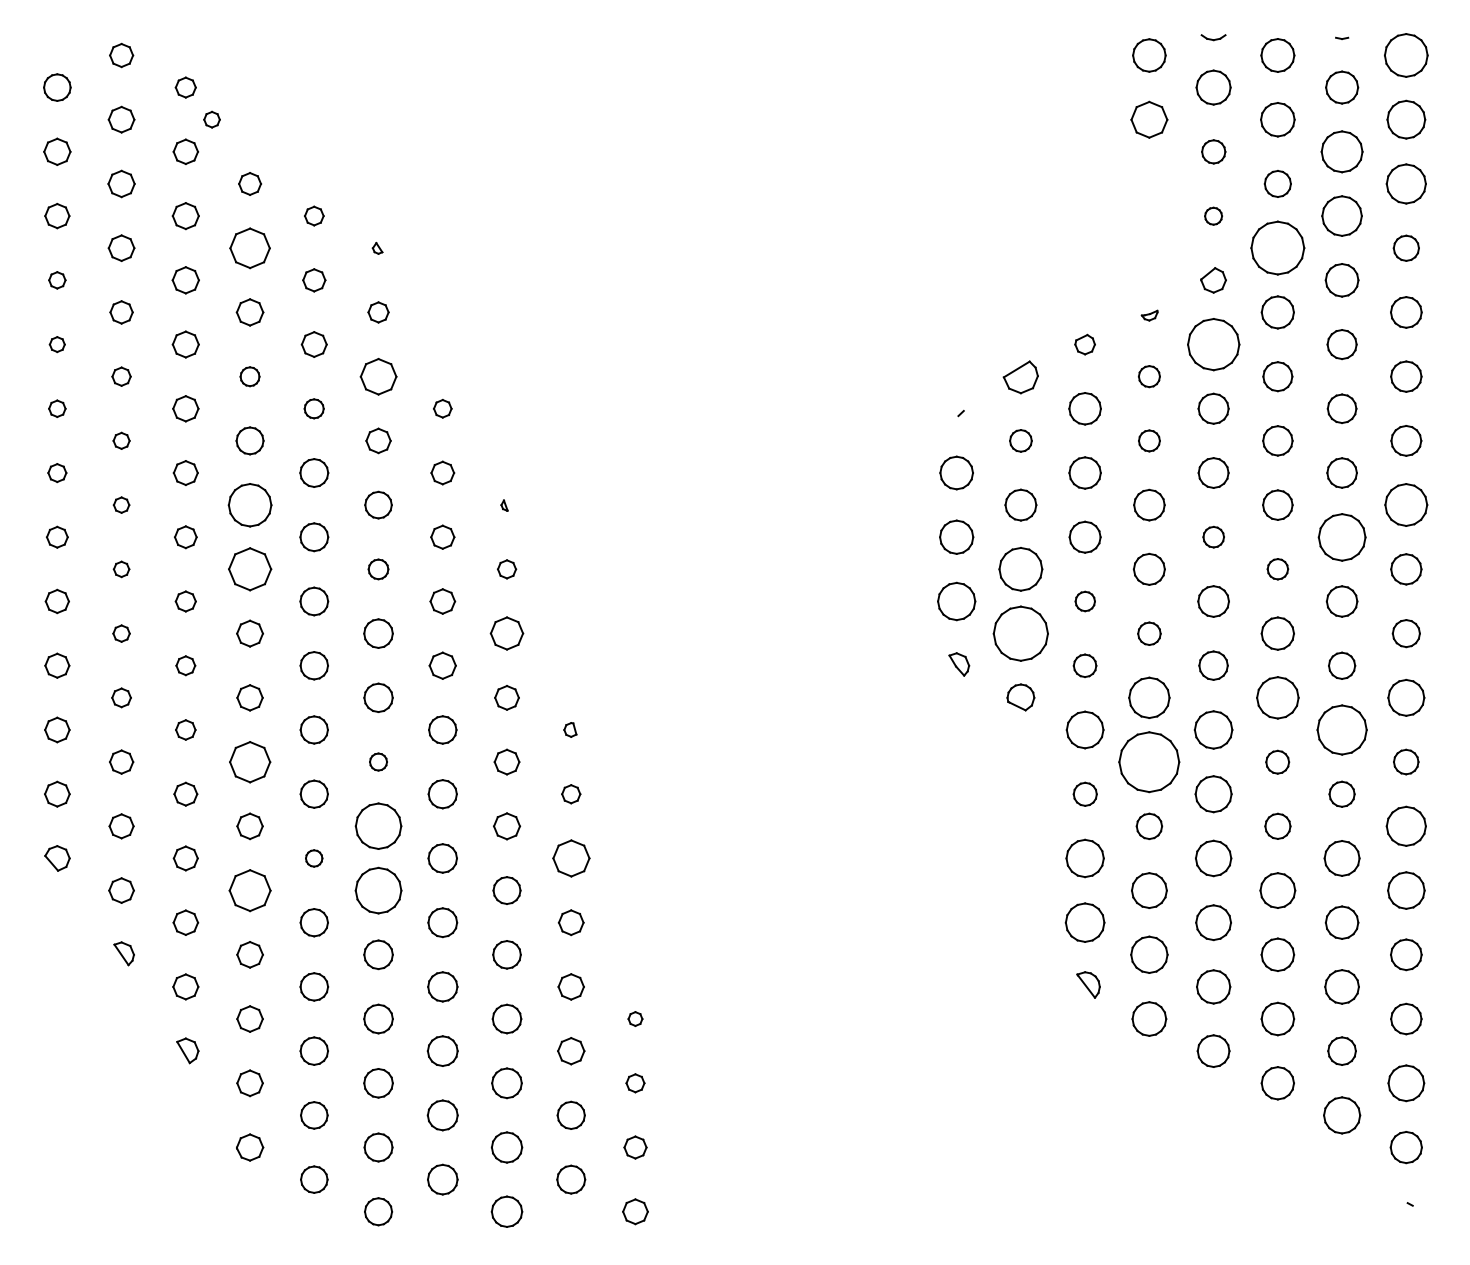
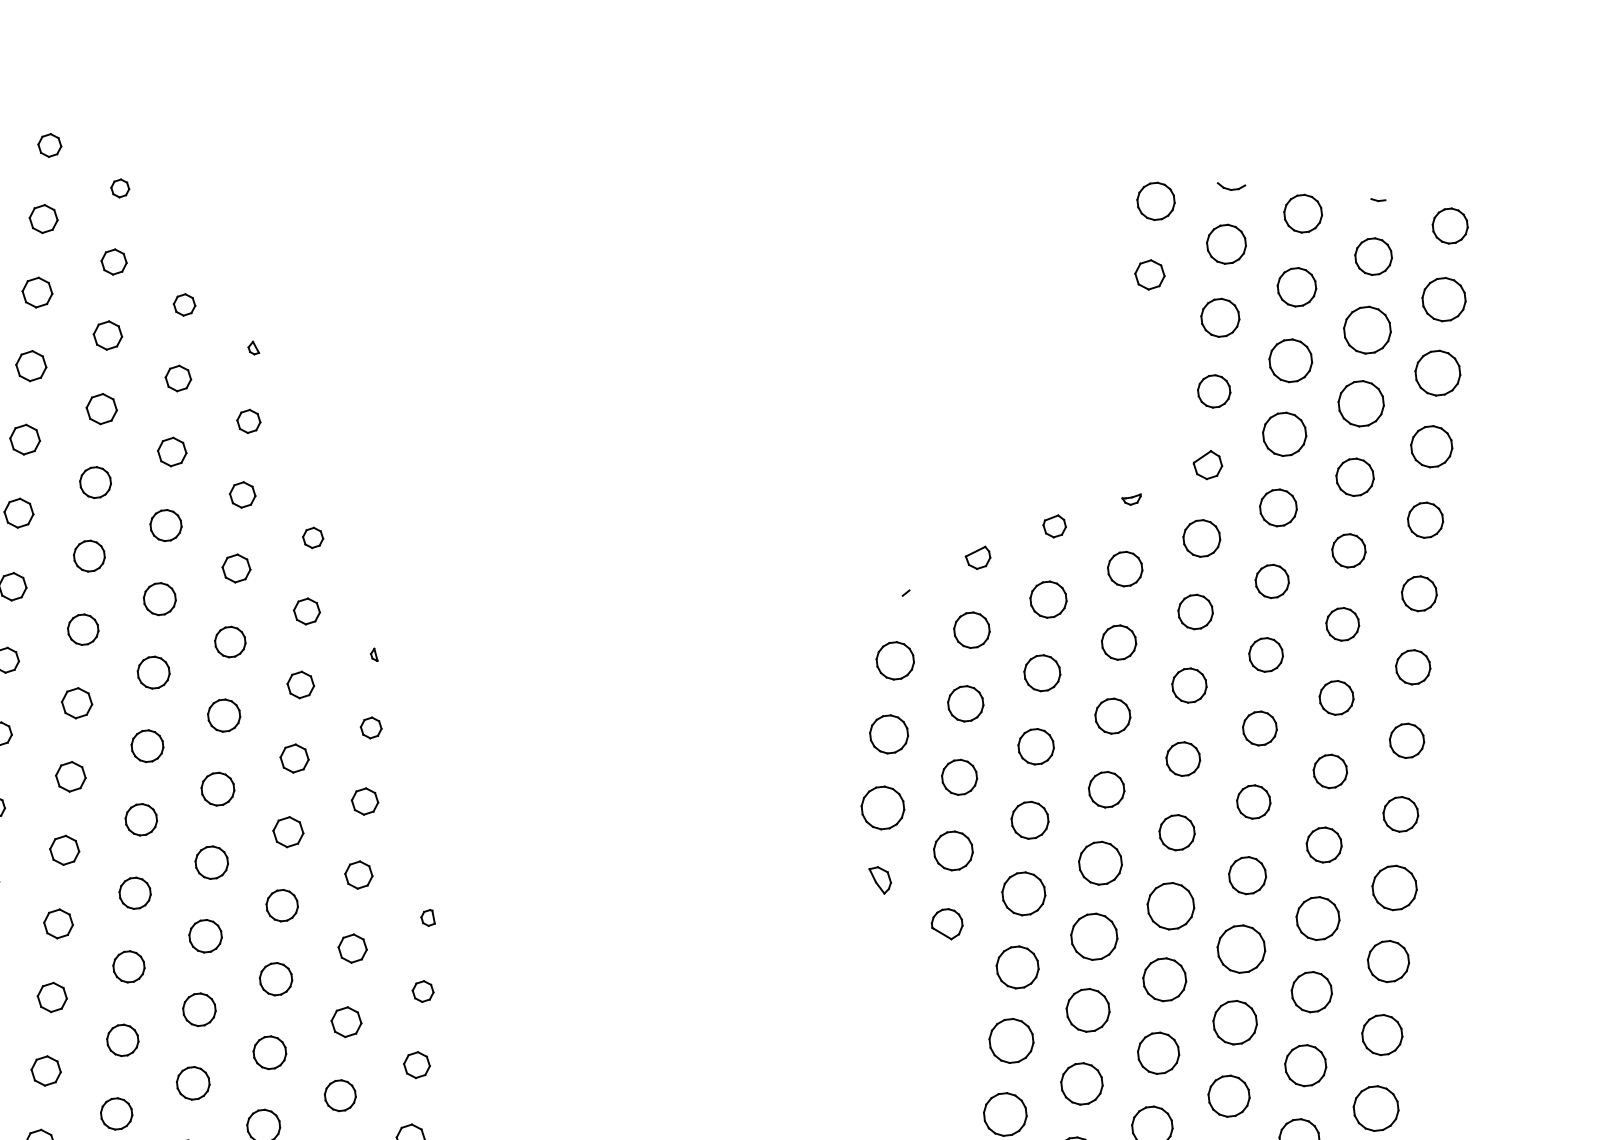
part: (1406, 55) -> (1450, 226), size x0.71
part: (211, 119) -> (119, 188), moved
part: (1149, 119) -> (1150, 274), size x0.71
part: (1213, 151) -> (1220, 317), size x1.43
part: (1277, 183) -> (1290, 360), size x1.43
part: (1213, 216) -> (1213, 391), size x1.67
part: (249, 247) -> (107, 334), size x0.62
part: (1277, 248) -> (1284, 434), size x0.71
part: (1406, 248) -> (1431, 447), size x1.43
part: (1213, 344) -> (1201, 538), size x0.62
part: (249, 376) -> (94, 482), size x1.43
part: (378, 376) -> (242, 494), size x0.62
part: (1149, 376) -> (1125, 568), size x1.43
part: (1020, 377) -> (977, 557), size x0.62
part: (313, 408) -> (165, 525), size x1.43
part: (1020, 440) -> (971, 629), size x1.43
part: (1149, 440) -> (1119, 642), size x1.43
part: (249, 504) -> (82, 628), size x0.62
part: (1406, 505) -> (1407, 741), size x0.71
part: (1213, 536) -> (1183, 758), size x1.43
part: (1341, 536) -> (1329, 770), size x0.62
part: (1277, 568) -> (1253, 801), size x1.43
part: (249, 569) -> (76, 703), size x0.62
part: (378, 569) -> (224, 715), size x1.43
part: (1020, 569) -> (959, 777), size x0.71
part: (1085, 601) -> (1030, 820), size x1.67
part: (506, 633) -> (364, 801), size x0.71
part: (1020, 633) -> (952, 850), size x0.62
part: (1149, 633) -> (1100, 863), size x1.67
part: (1406, 633) -> (1394, 887), size x1.43
part: (1084, 665) -> (1023, 893), size x1.67
part: (1213, 665) -> (1170, 905), size x1.43
part: (1341, 665) -> (1317, 918), size x1.43
part: (1341, 729) -> (1311, 991), size x0.71
part: (249, 761) -> (57, 923), size x0.62
part: (378, 761) -> (205, 935), size x1.67
part: (1149, 761) -> (1088, 1009), size x0.62
part: (1405, 761) -> (1381, 1034), size x1.43
part: (1277, 762) -> (1234, 1023), size x1.67
part: (1085, 794) -> (1011, 1041), size x1.67
part: (1341, 794) -> (1304, 1065), size x1.43
part: (378, 826) -> (199, 1009), size x0.62
part: (1149, 826) -> (1082, 1084), size x1.43
part: (1277, 826) -> (1228, 1096), size x1.43
part: (313, 858) -> (121, 1040), size x1.67
part: (570, 858) -> (416, 1065), size x0.62
part: (249, 890) -> (45, 1070), size x0.62
part: (378, 890) -> (193, 1083), size x0.62

